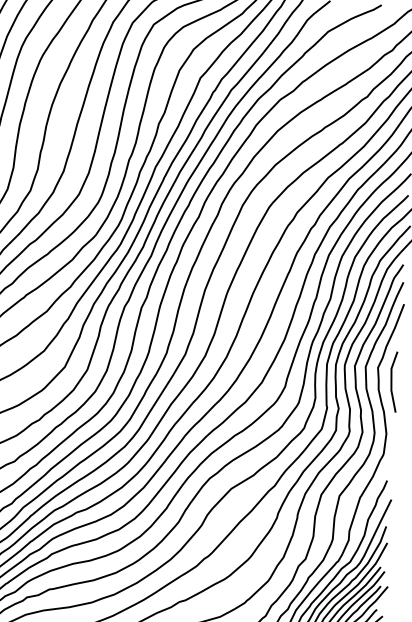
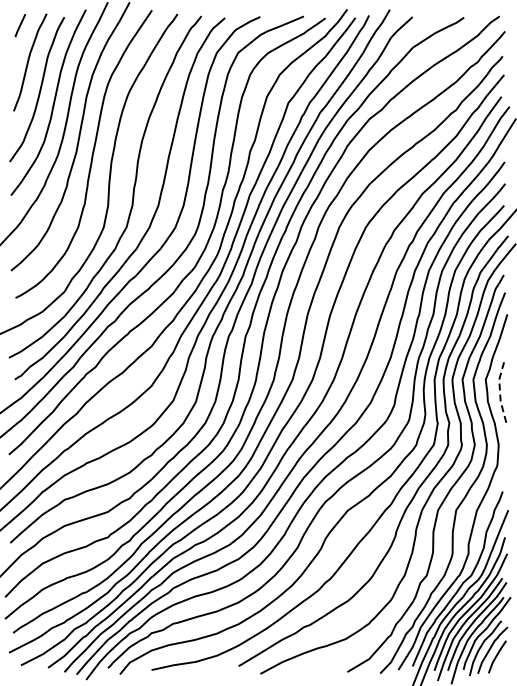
line: (391, 381) -> (500, 392), solid -> dashed

